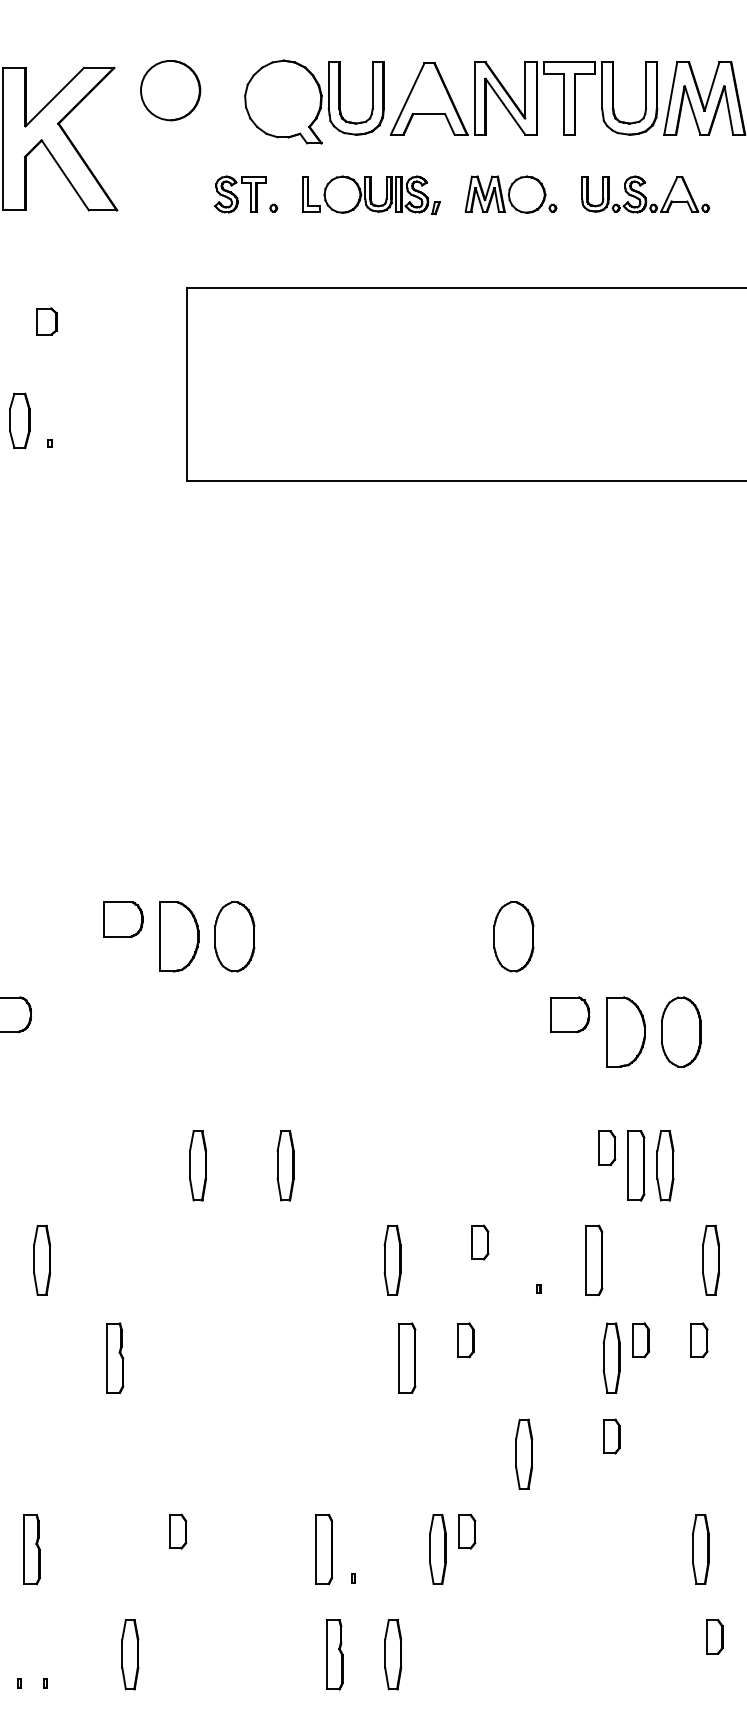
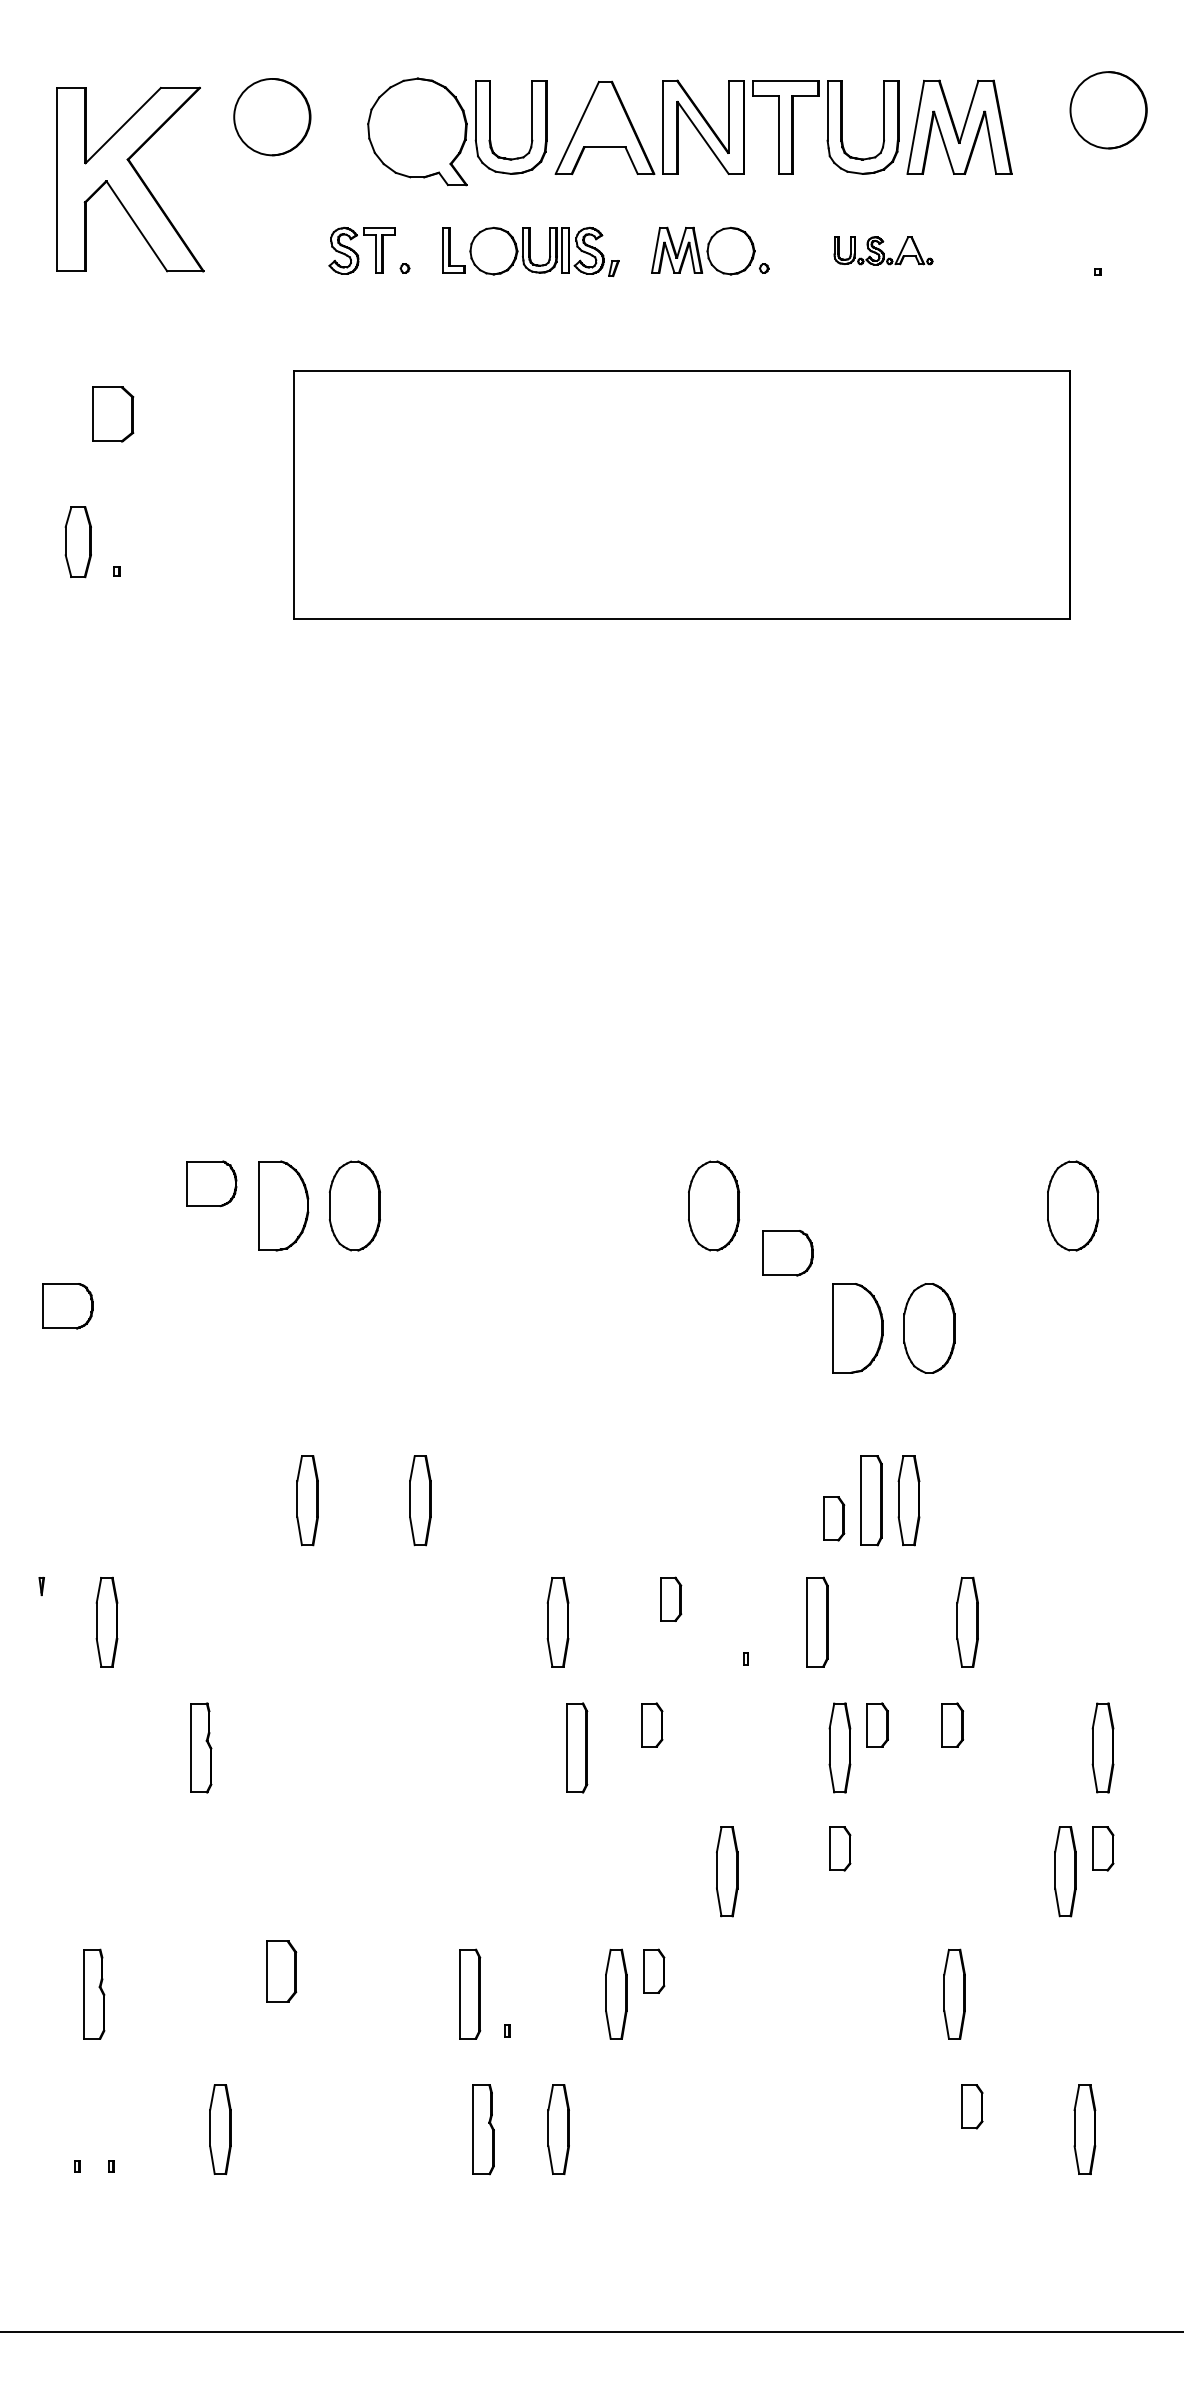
part: (645, 194) -> (883, 250), size x0.6
part: (46, 321) -> (112, 414), size x1.6
part: (569, 1014) -> (787, 1253), moved
part: (607, 1147) -> (834, 1518), moved
part: (178, 1531) -> (282, 1970), size x1.4

